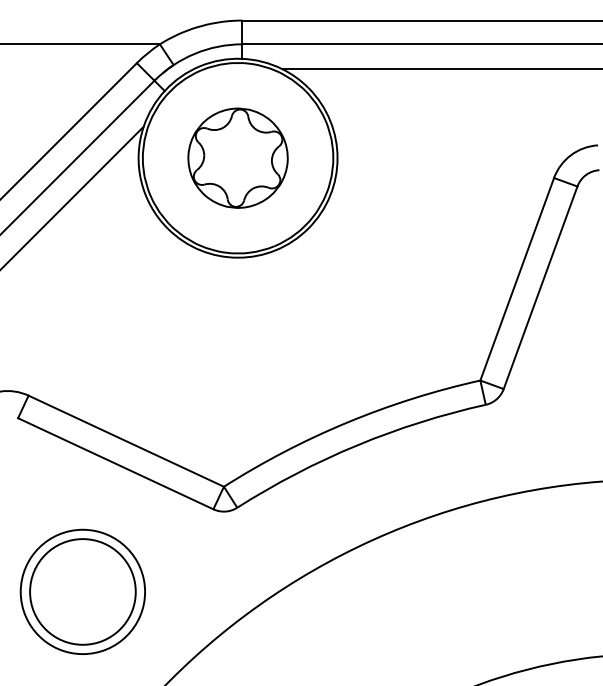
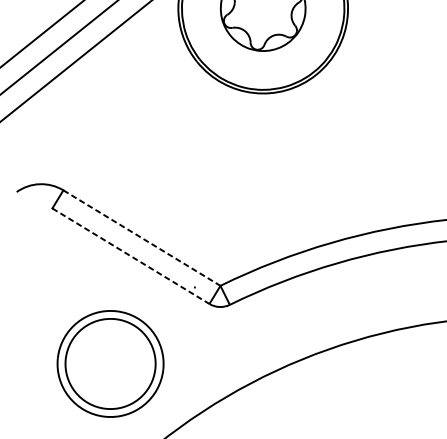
line: (126, 441) -> (142, 238), solid -> dashed
line: (115, 463) -> (130, 255), solid -> dashed
part: (82, 591) -> (110, 363), moved

